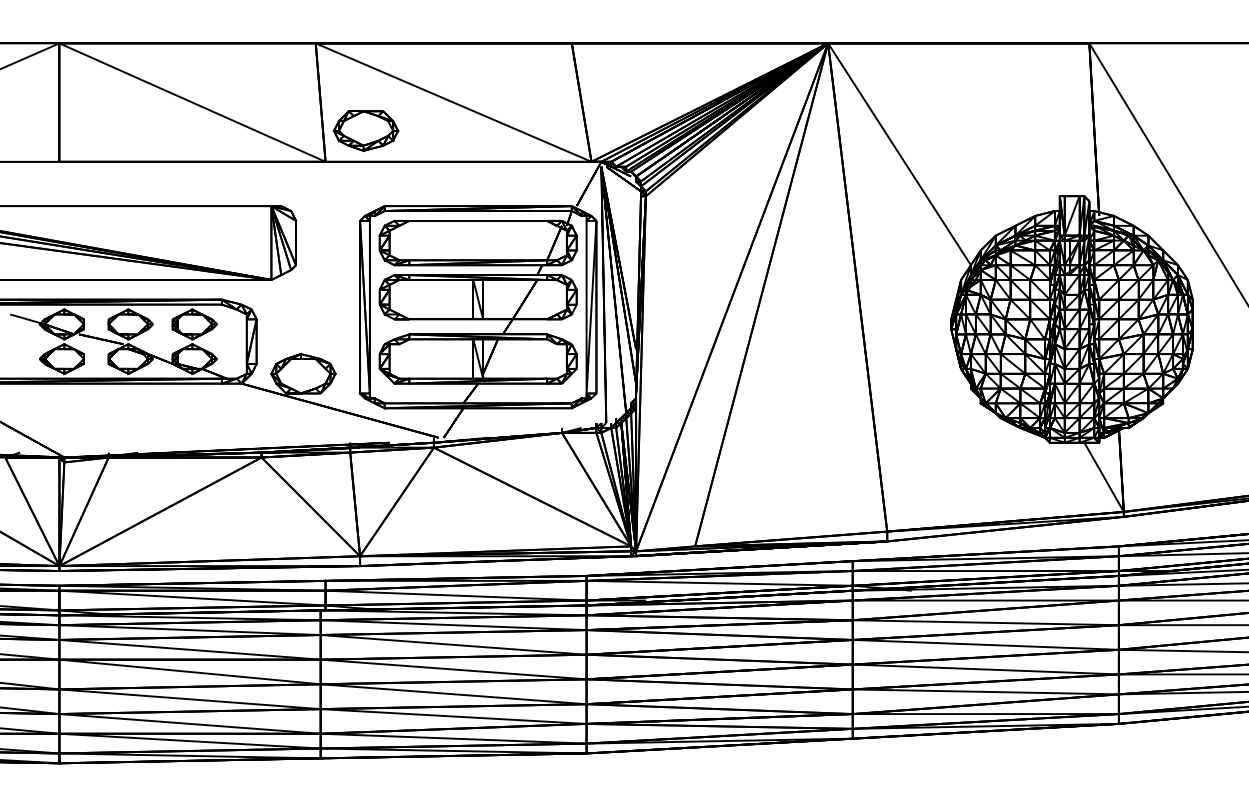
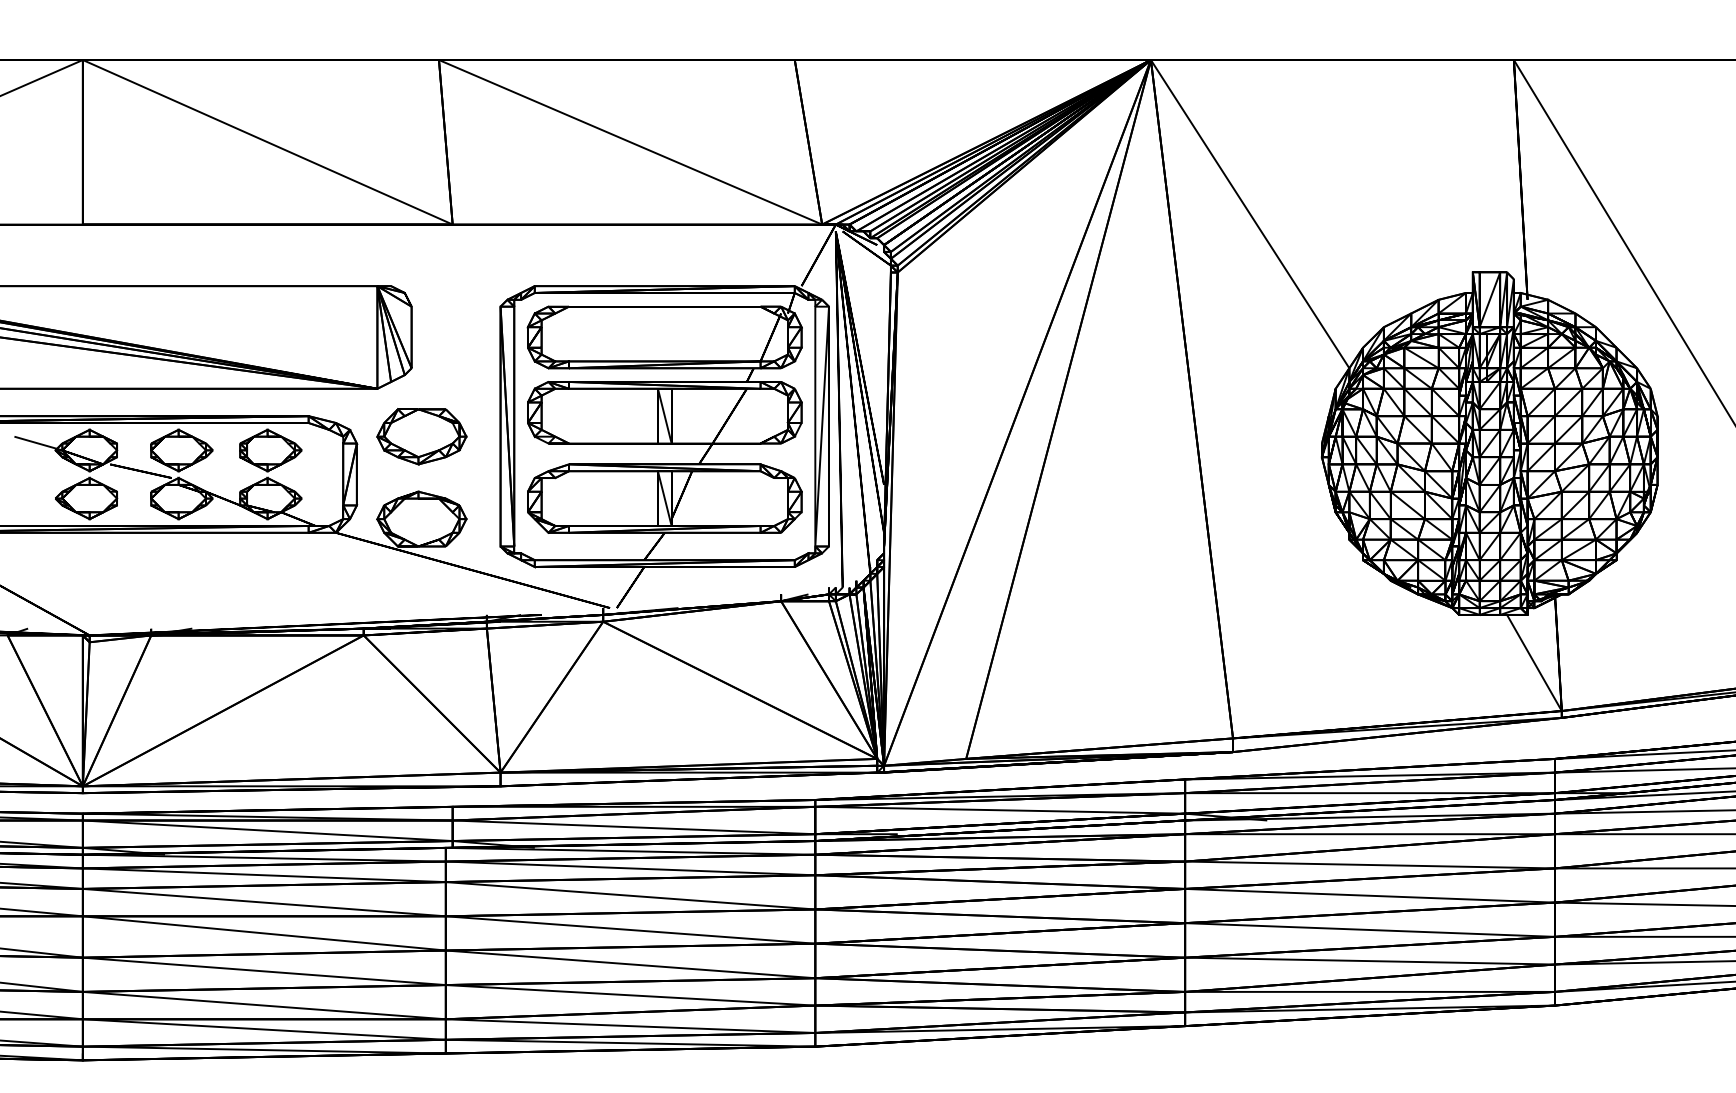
part: (365, 130) -> (421, 436), moved

